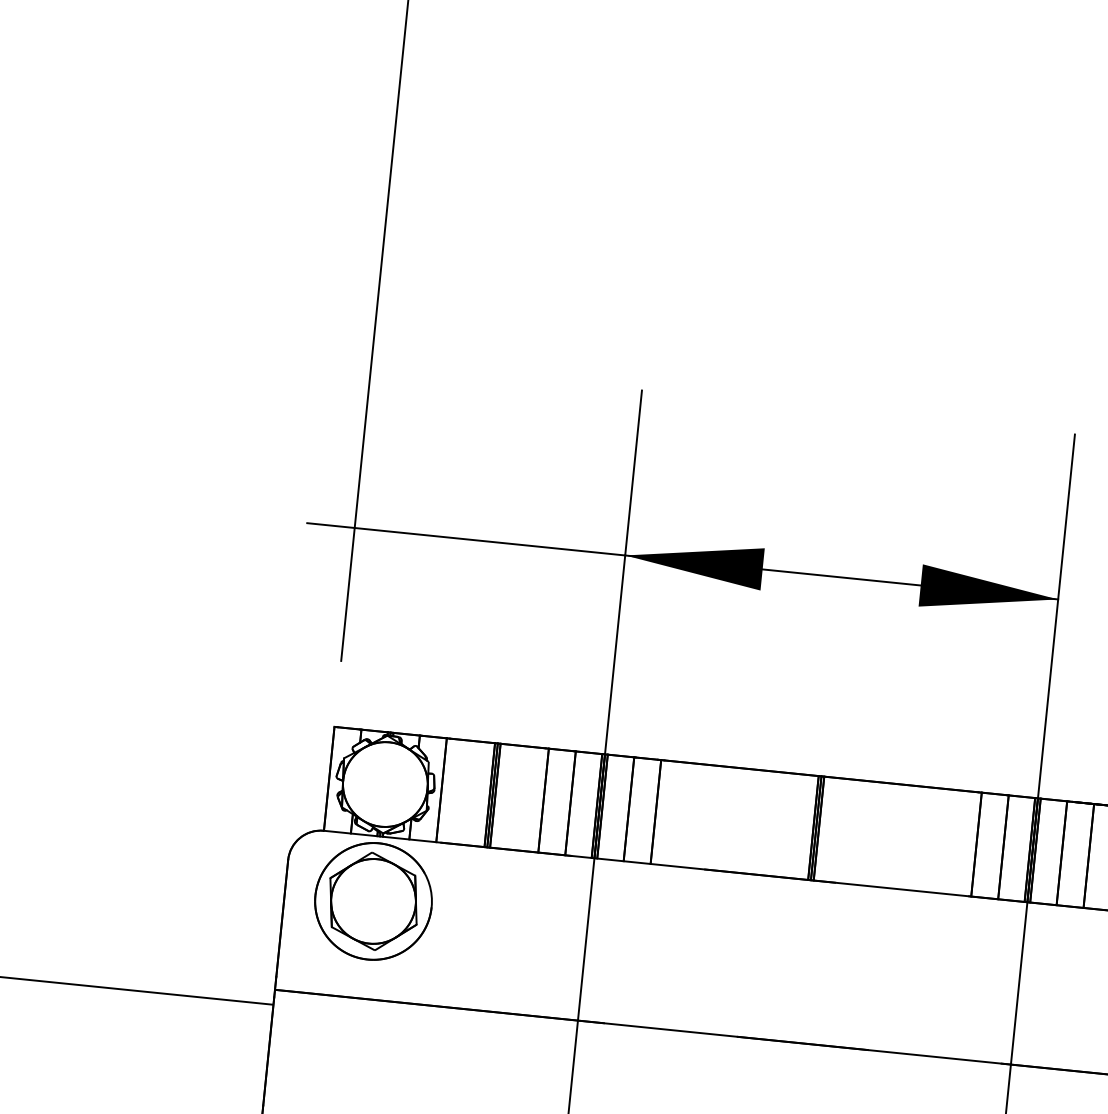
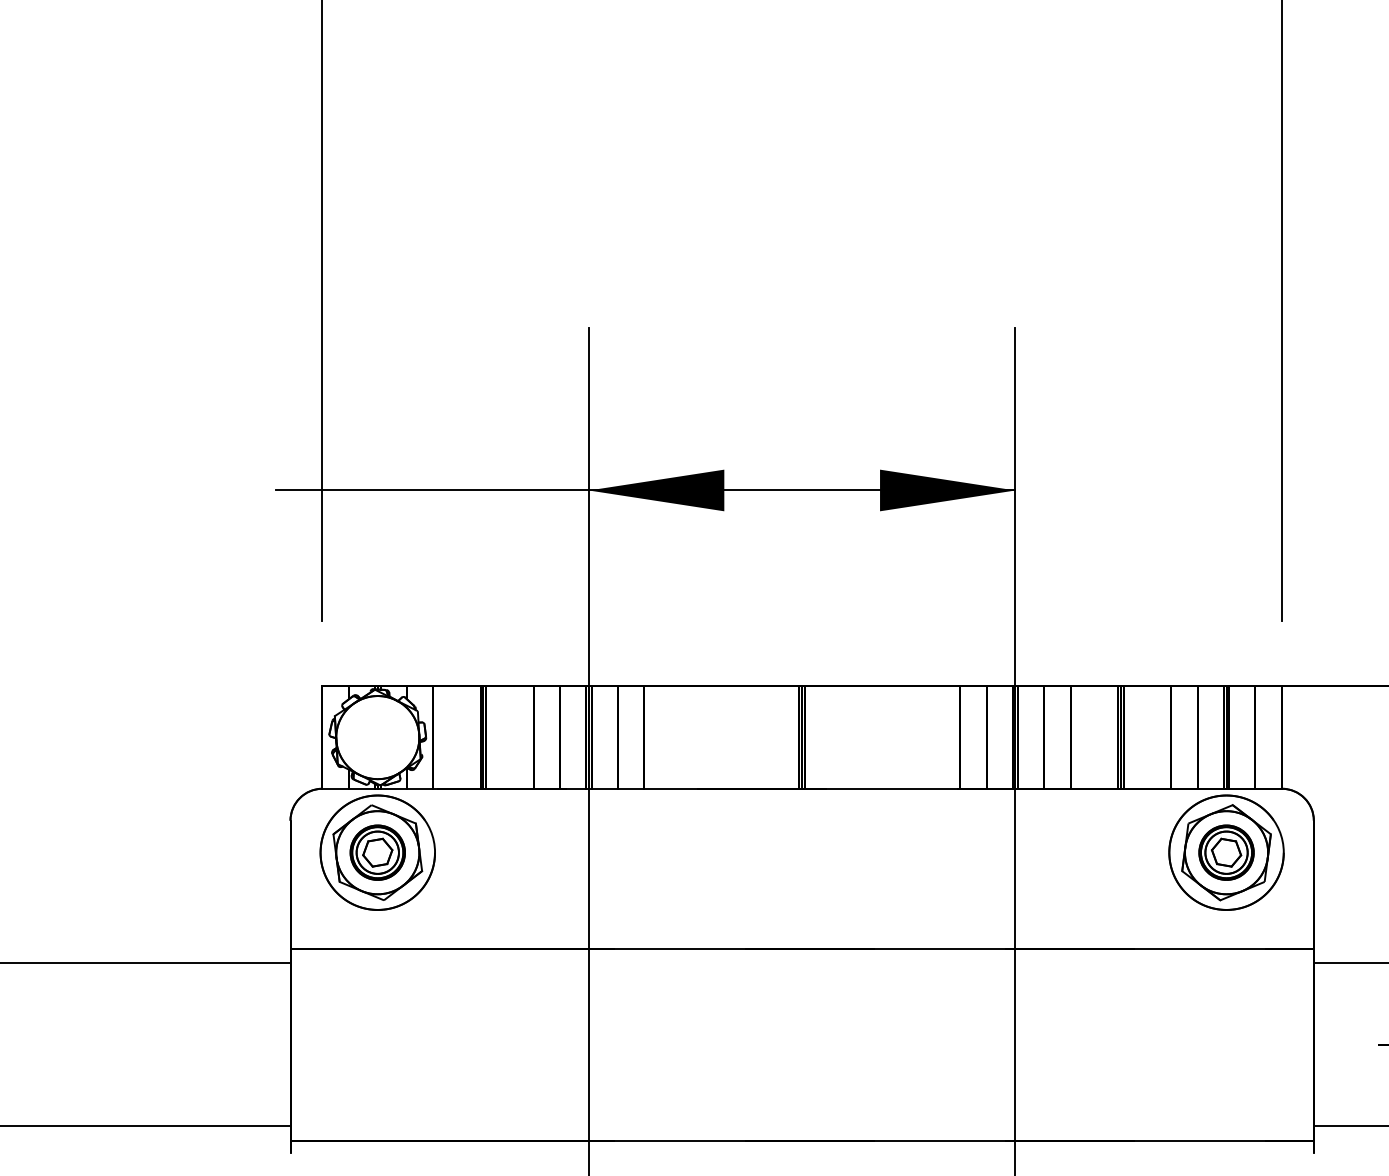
part: (373, 901) -> (377, 852), added

